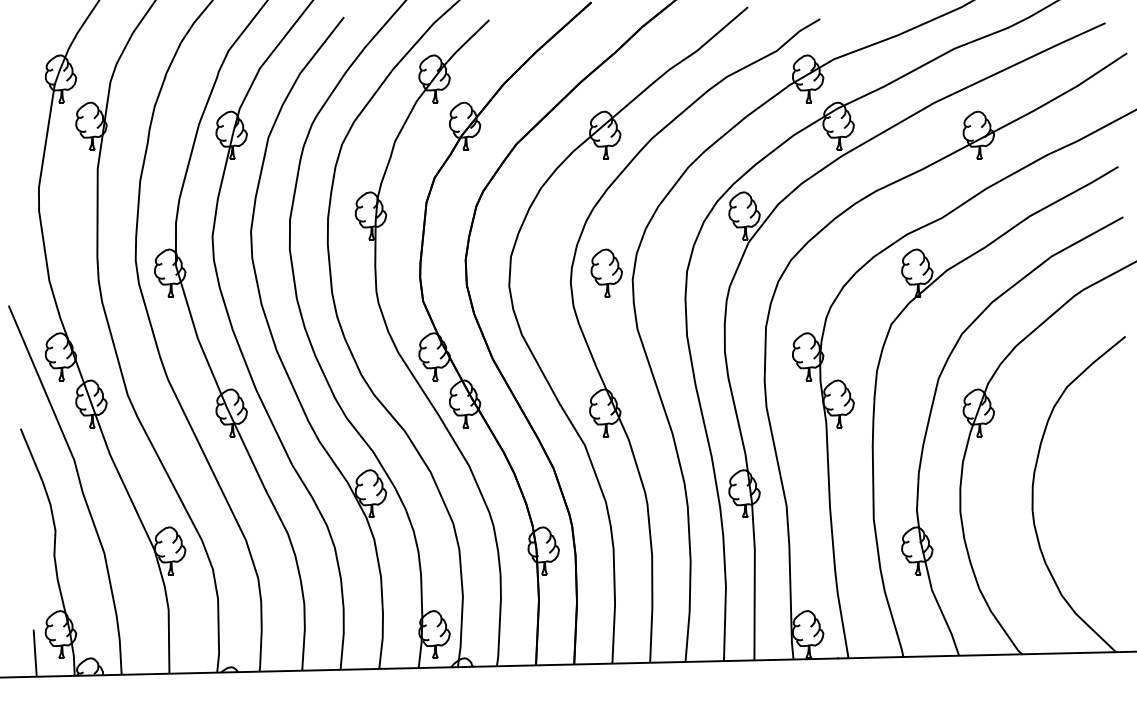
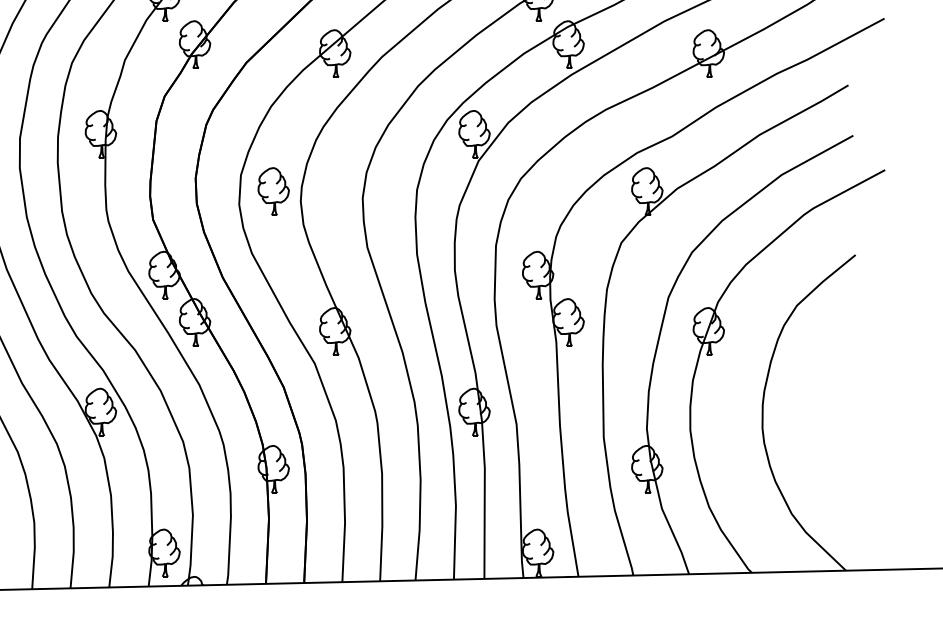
part: (606, 272) -> (273, 191), moved

